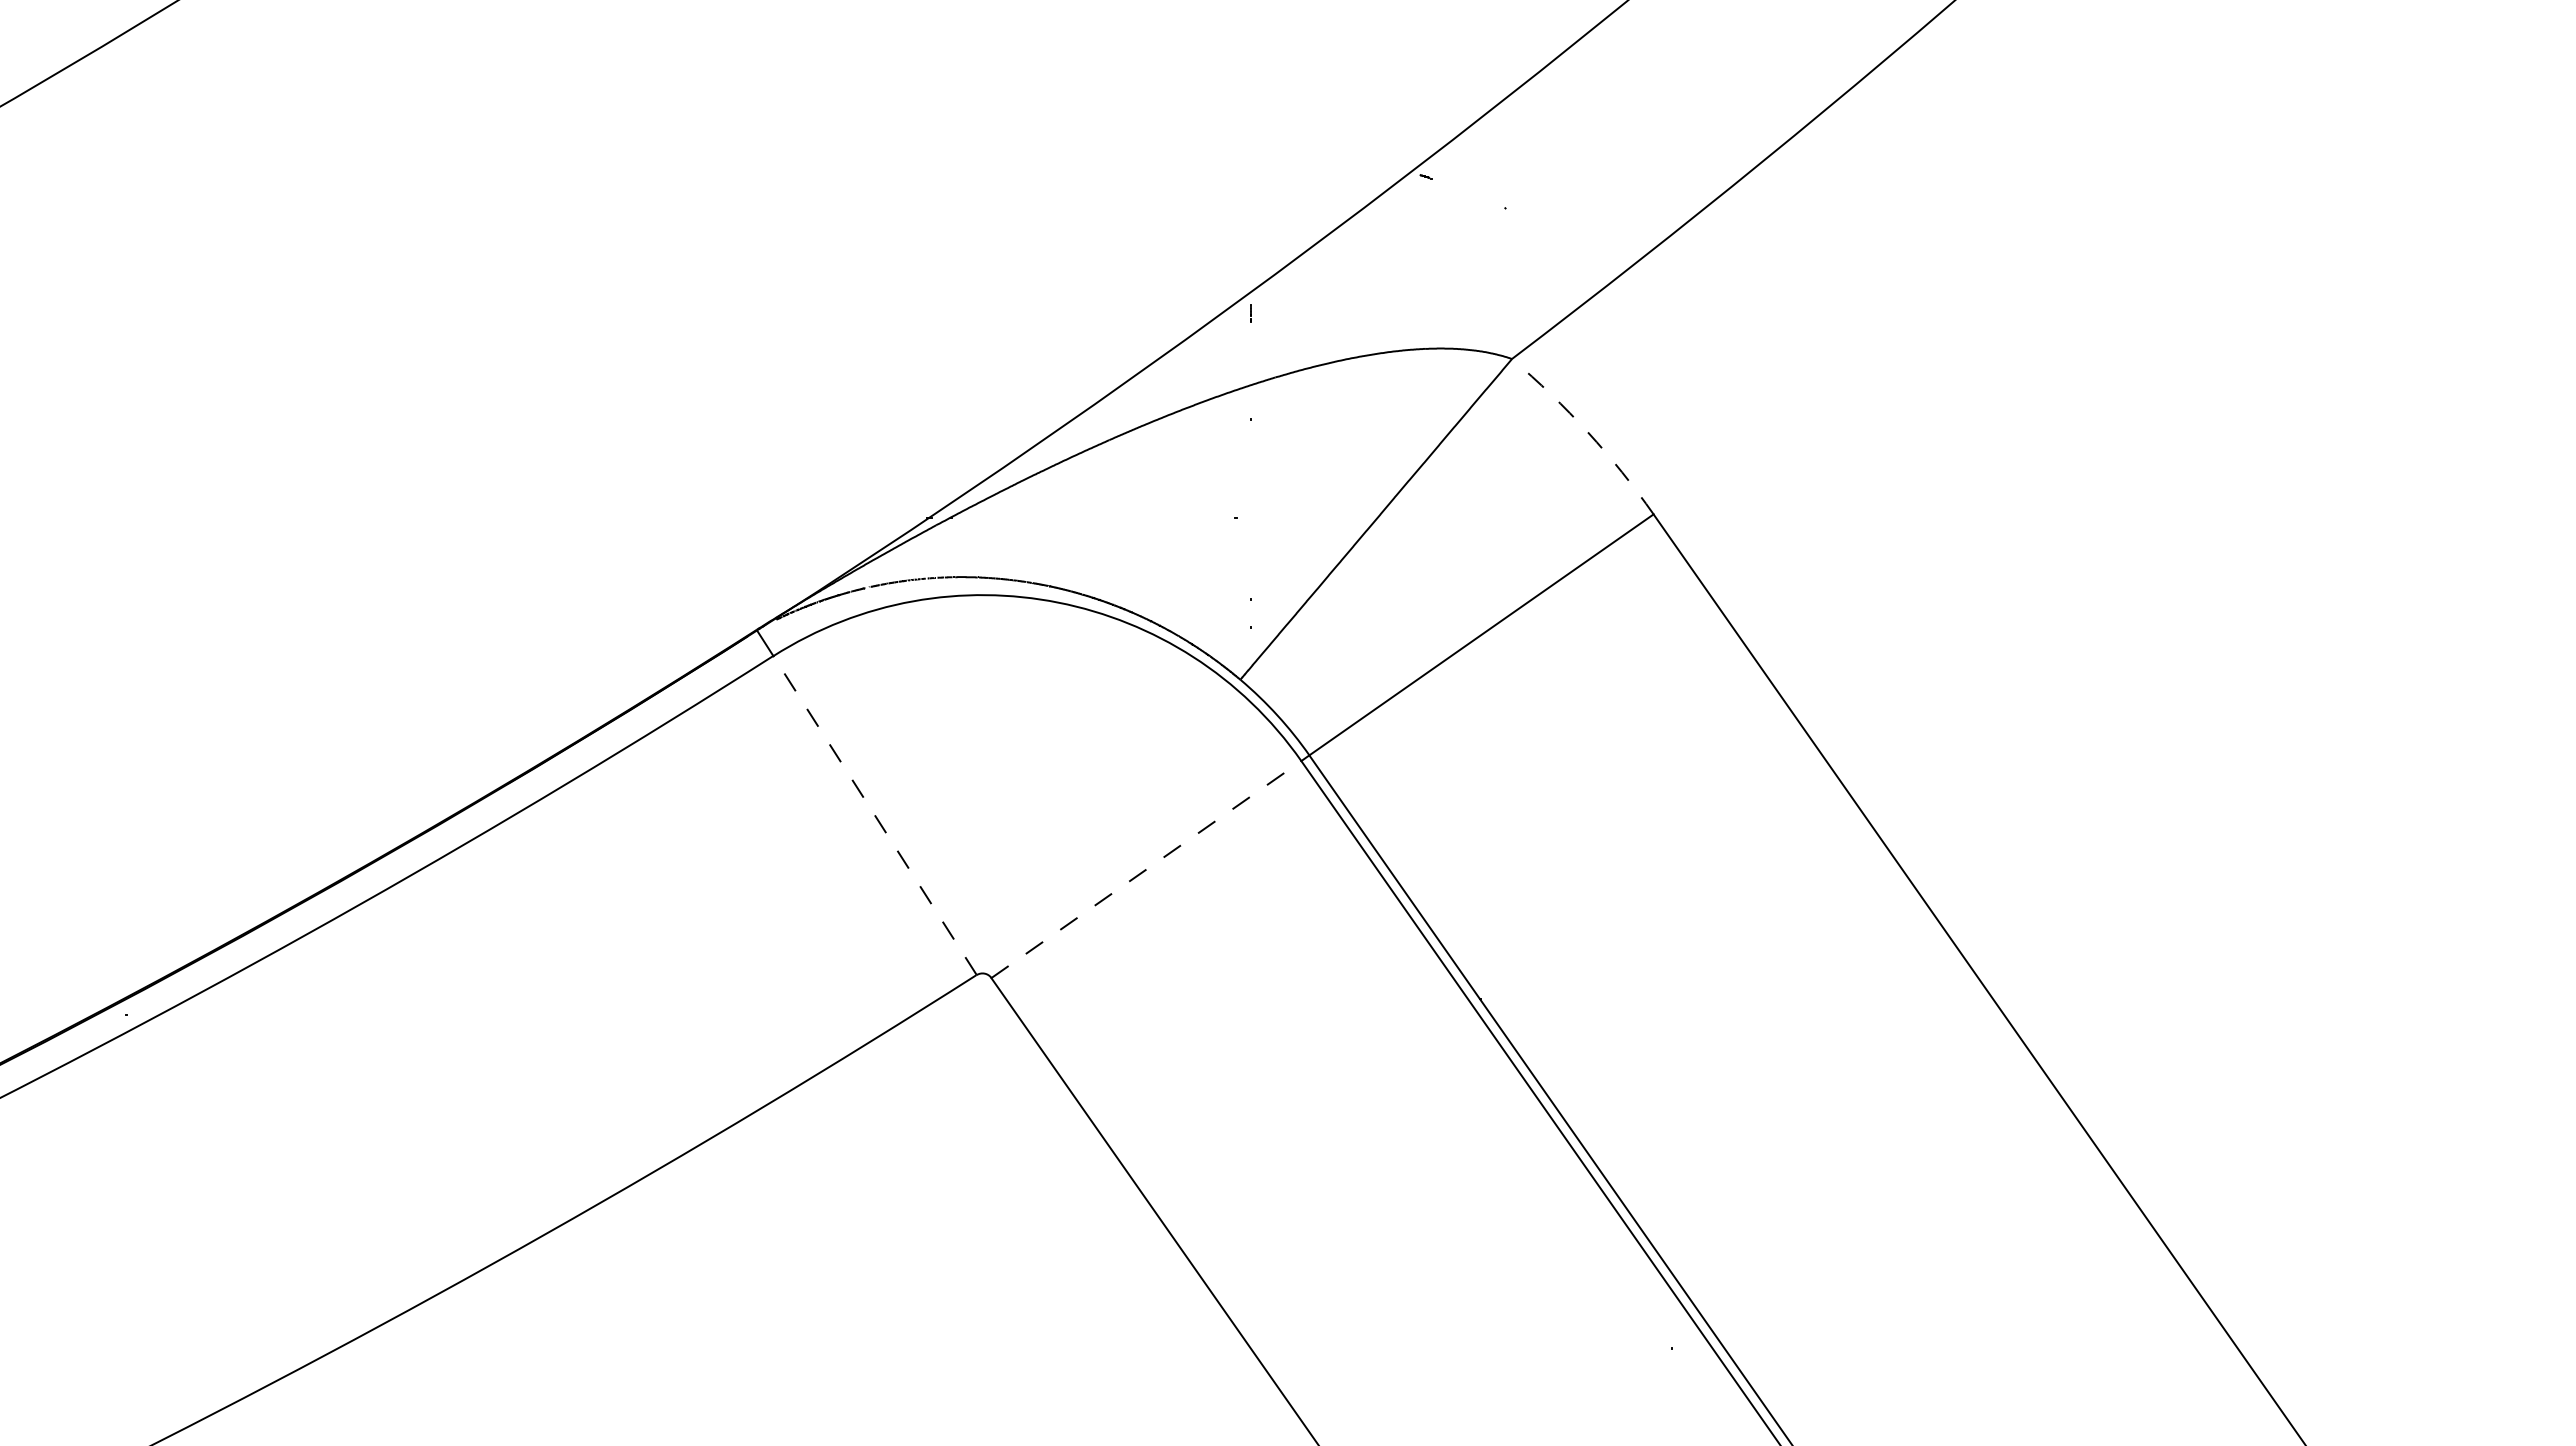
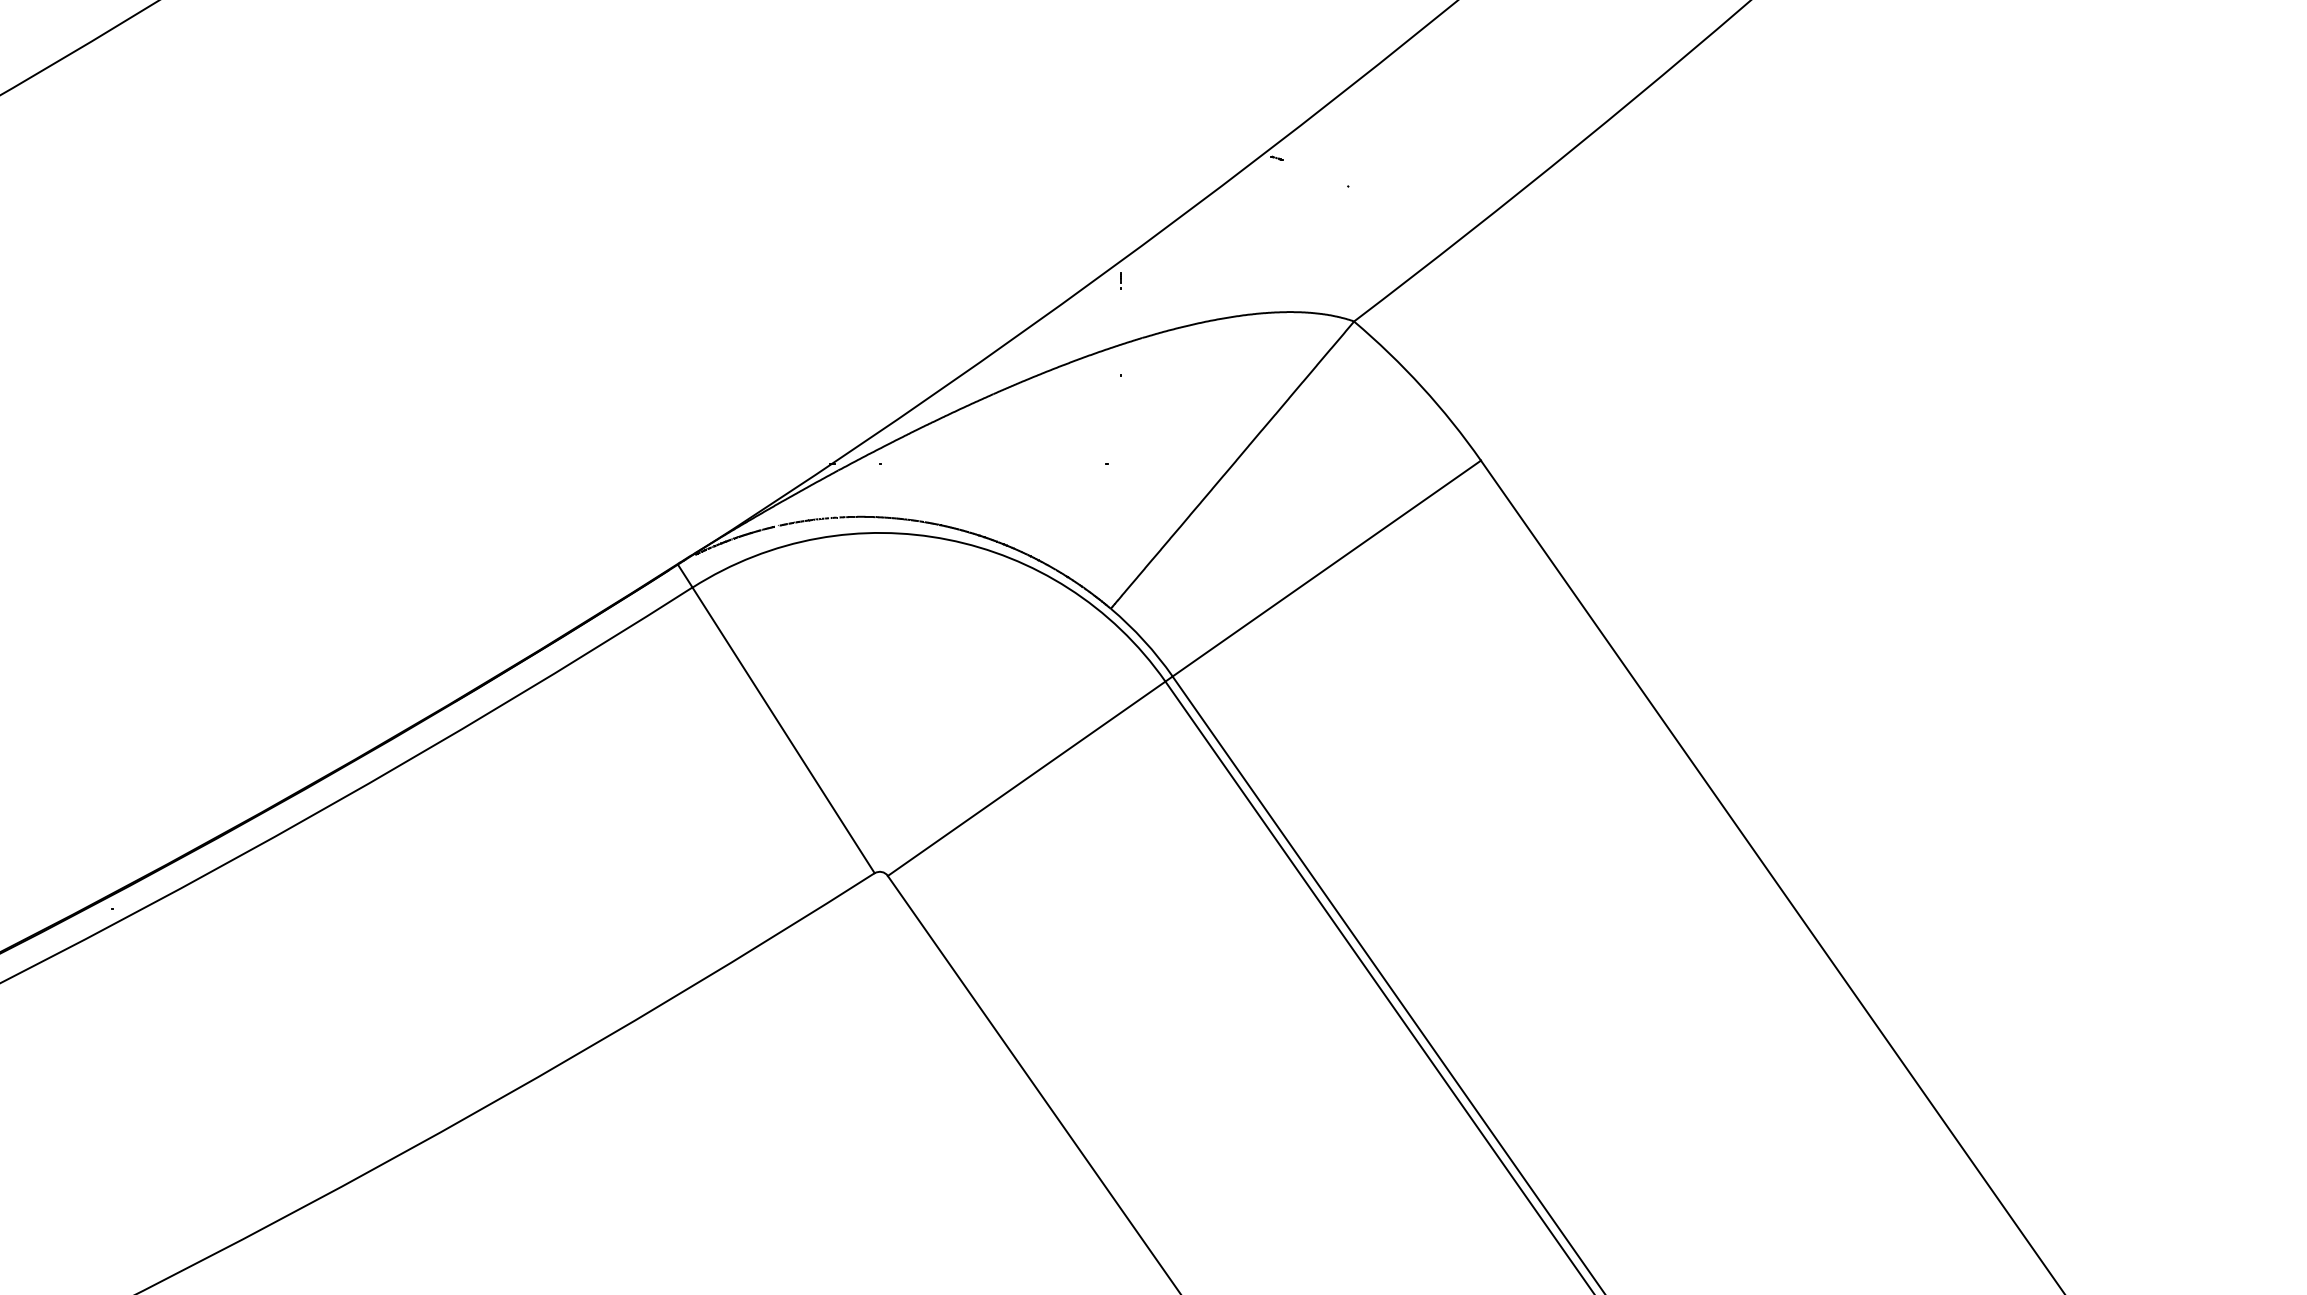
arc: (1587, 432) -> (1421, 387), dashed -> solid
line: (875, 815) -> (784, 730), dashed -> solid
line: (1146, 869) -> (1026, 778), dashed -> solid

